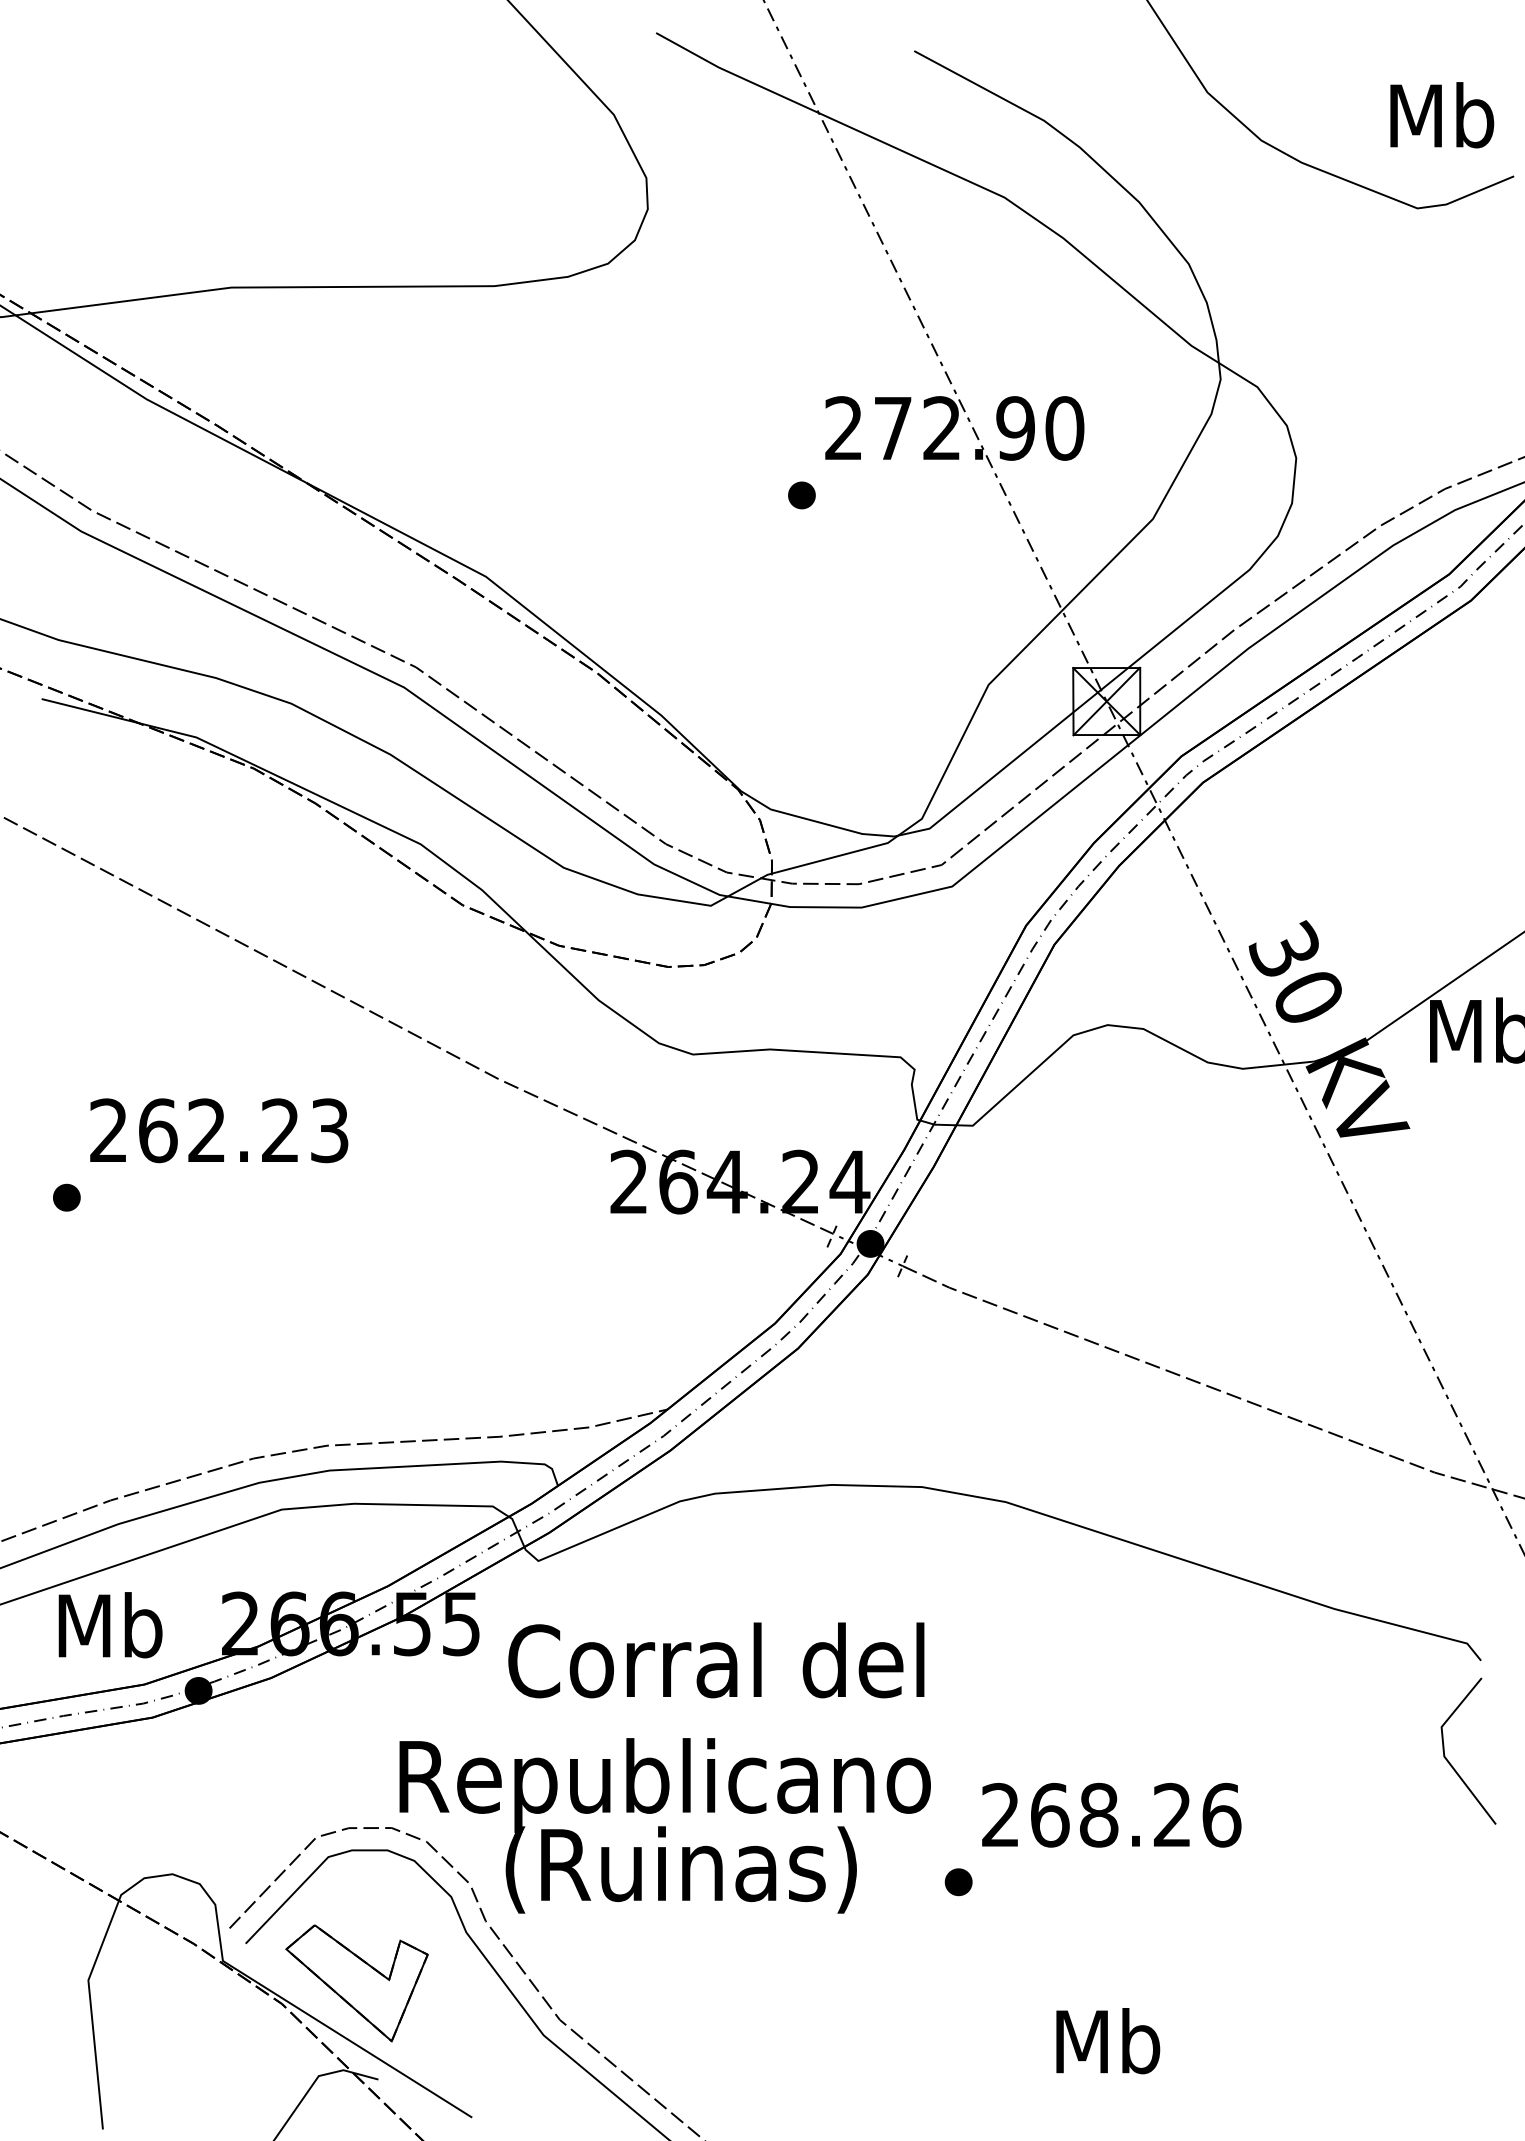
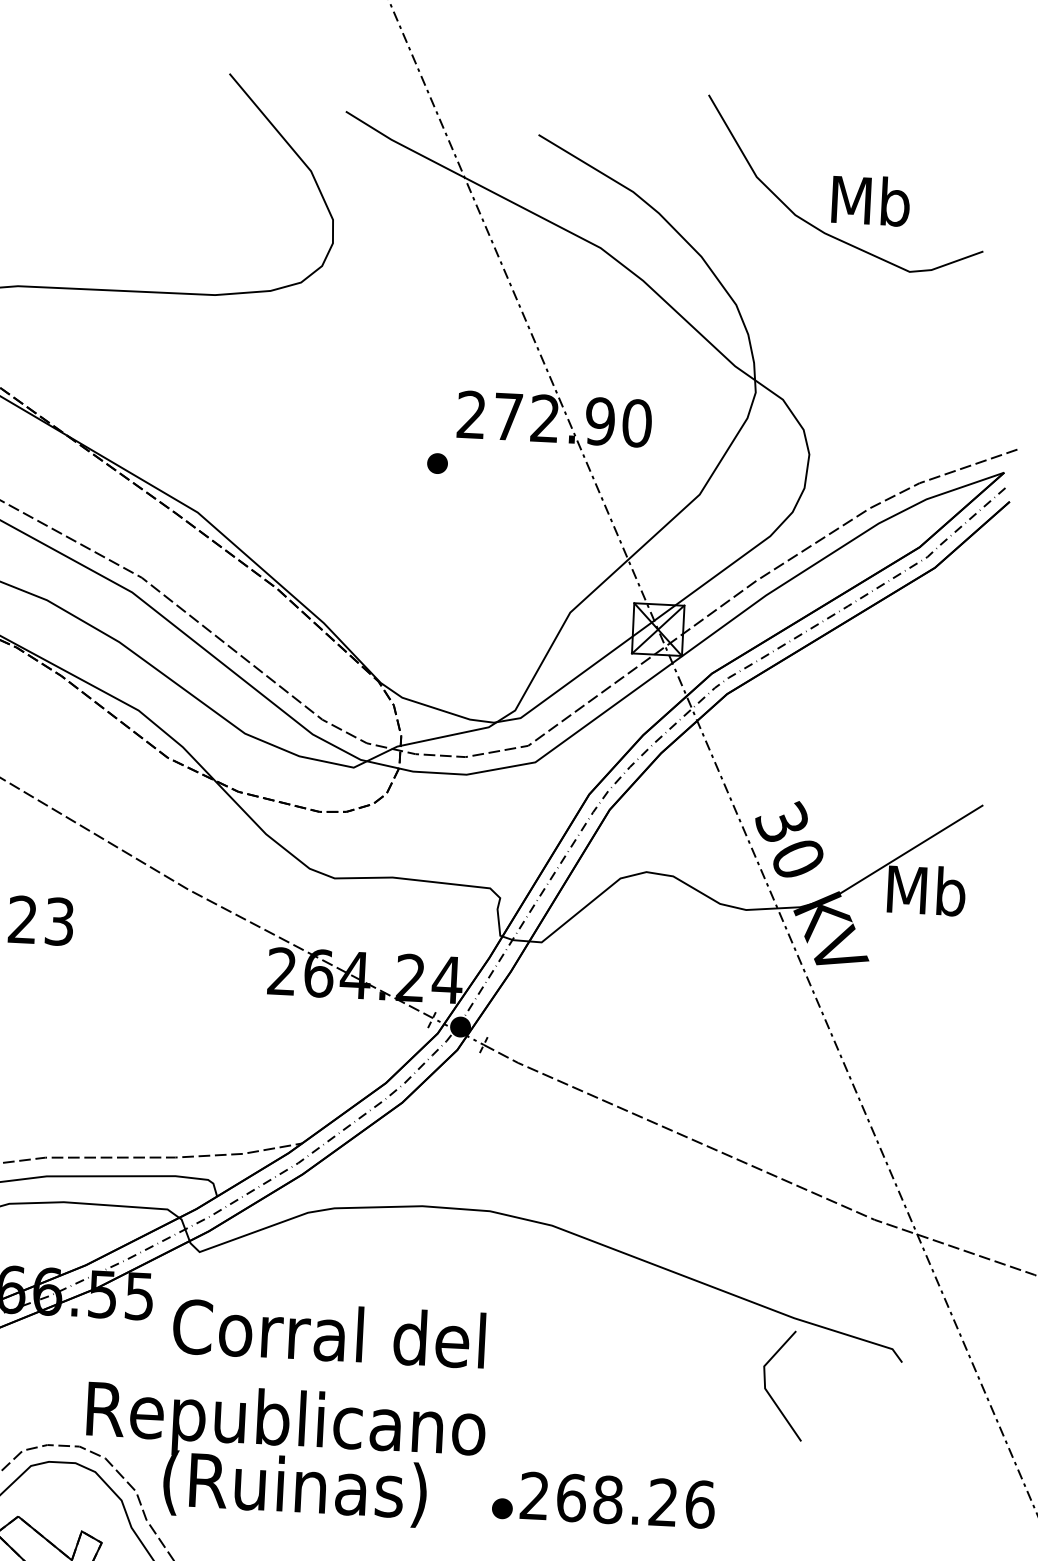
text: (1442, 115) -> (871, 200), moved
line: (1450, 1762) -> (769, 1393), moved
text: (1111, 1814) -> (617, 1499), moved

